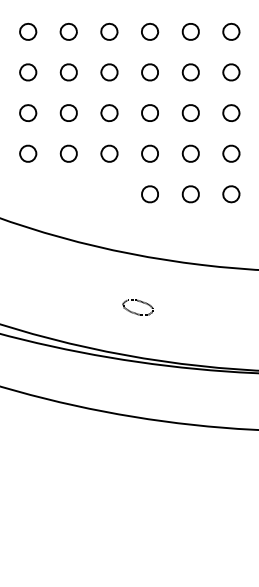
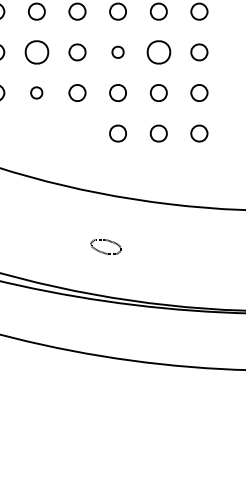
part: (68, 112) -> (36, 51), size x1.4
part: (149, 112) -> (117, 51), size x0.7
part: (190, 112) -> (158, 51), size x1.4
part: (68, 153) -> (36, 92), size x0.7

